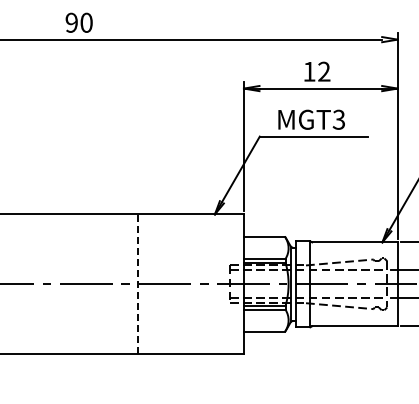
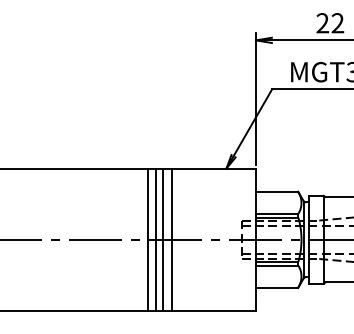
text: (309, 71) -> (322, 22), 12 -> 22
line: (137, 284) -> (147, 239), dashed -> solid
line: (146, 284) -> (156, 239), added
line: (153, 284) -> (163, 239), added
line: (161, 284) -> (172, 239), added

